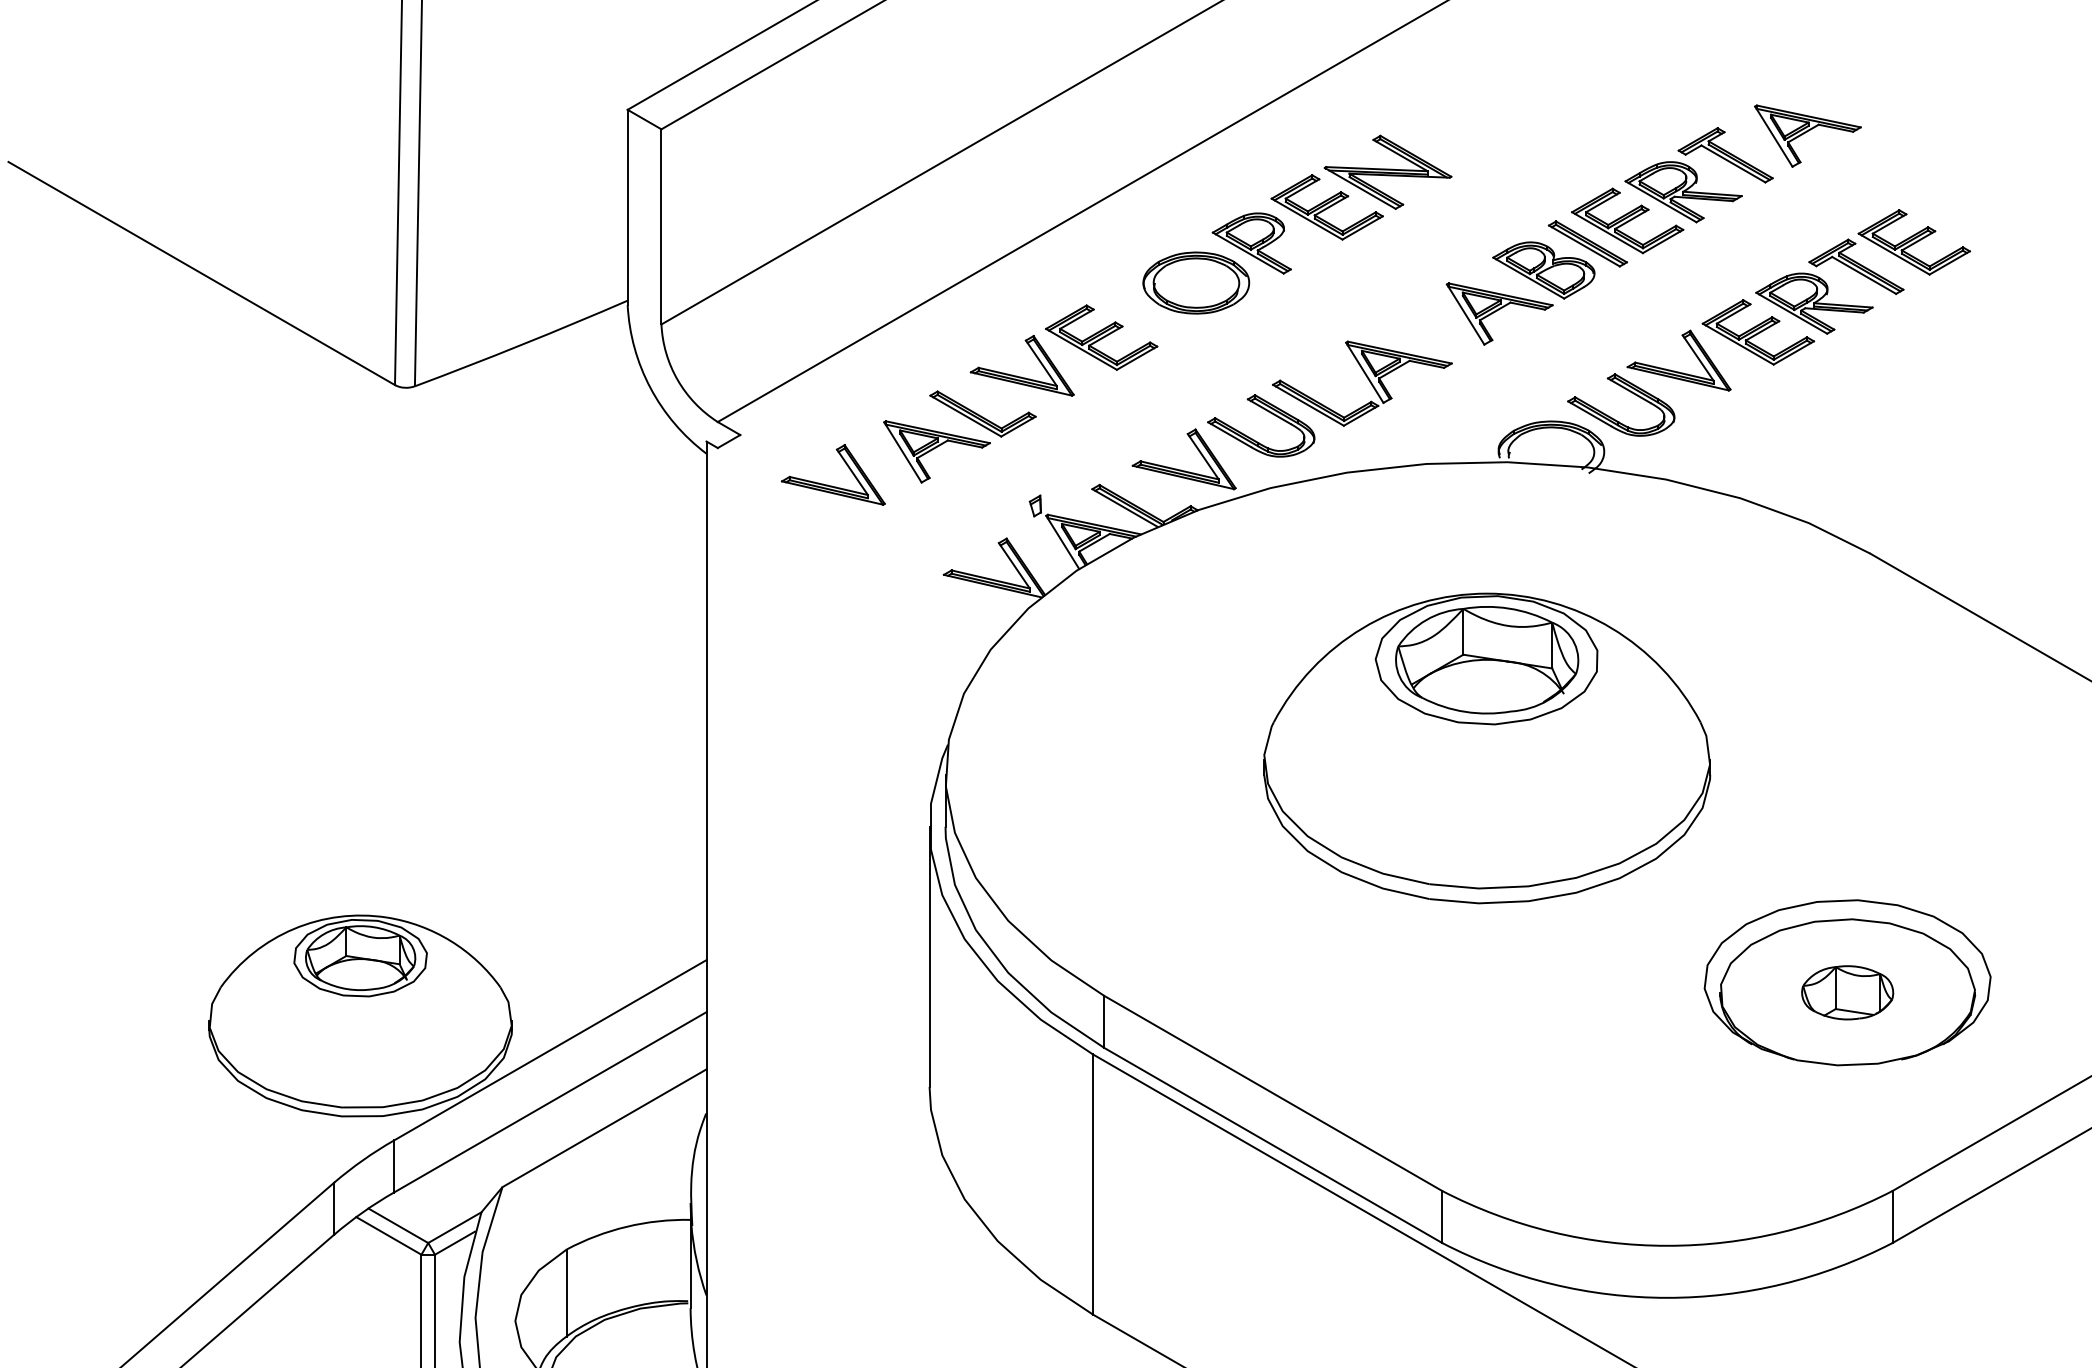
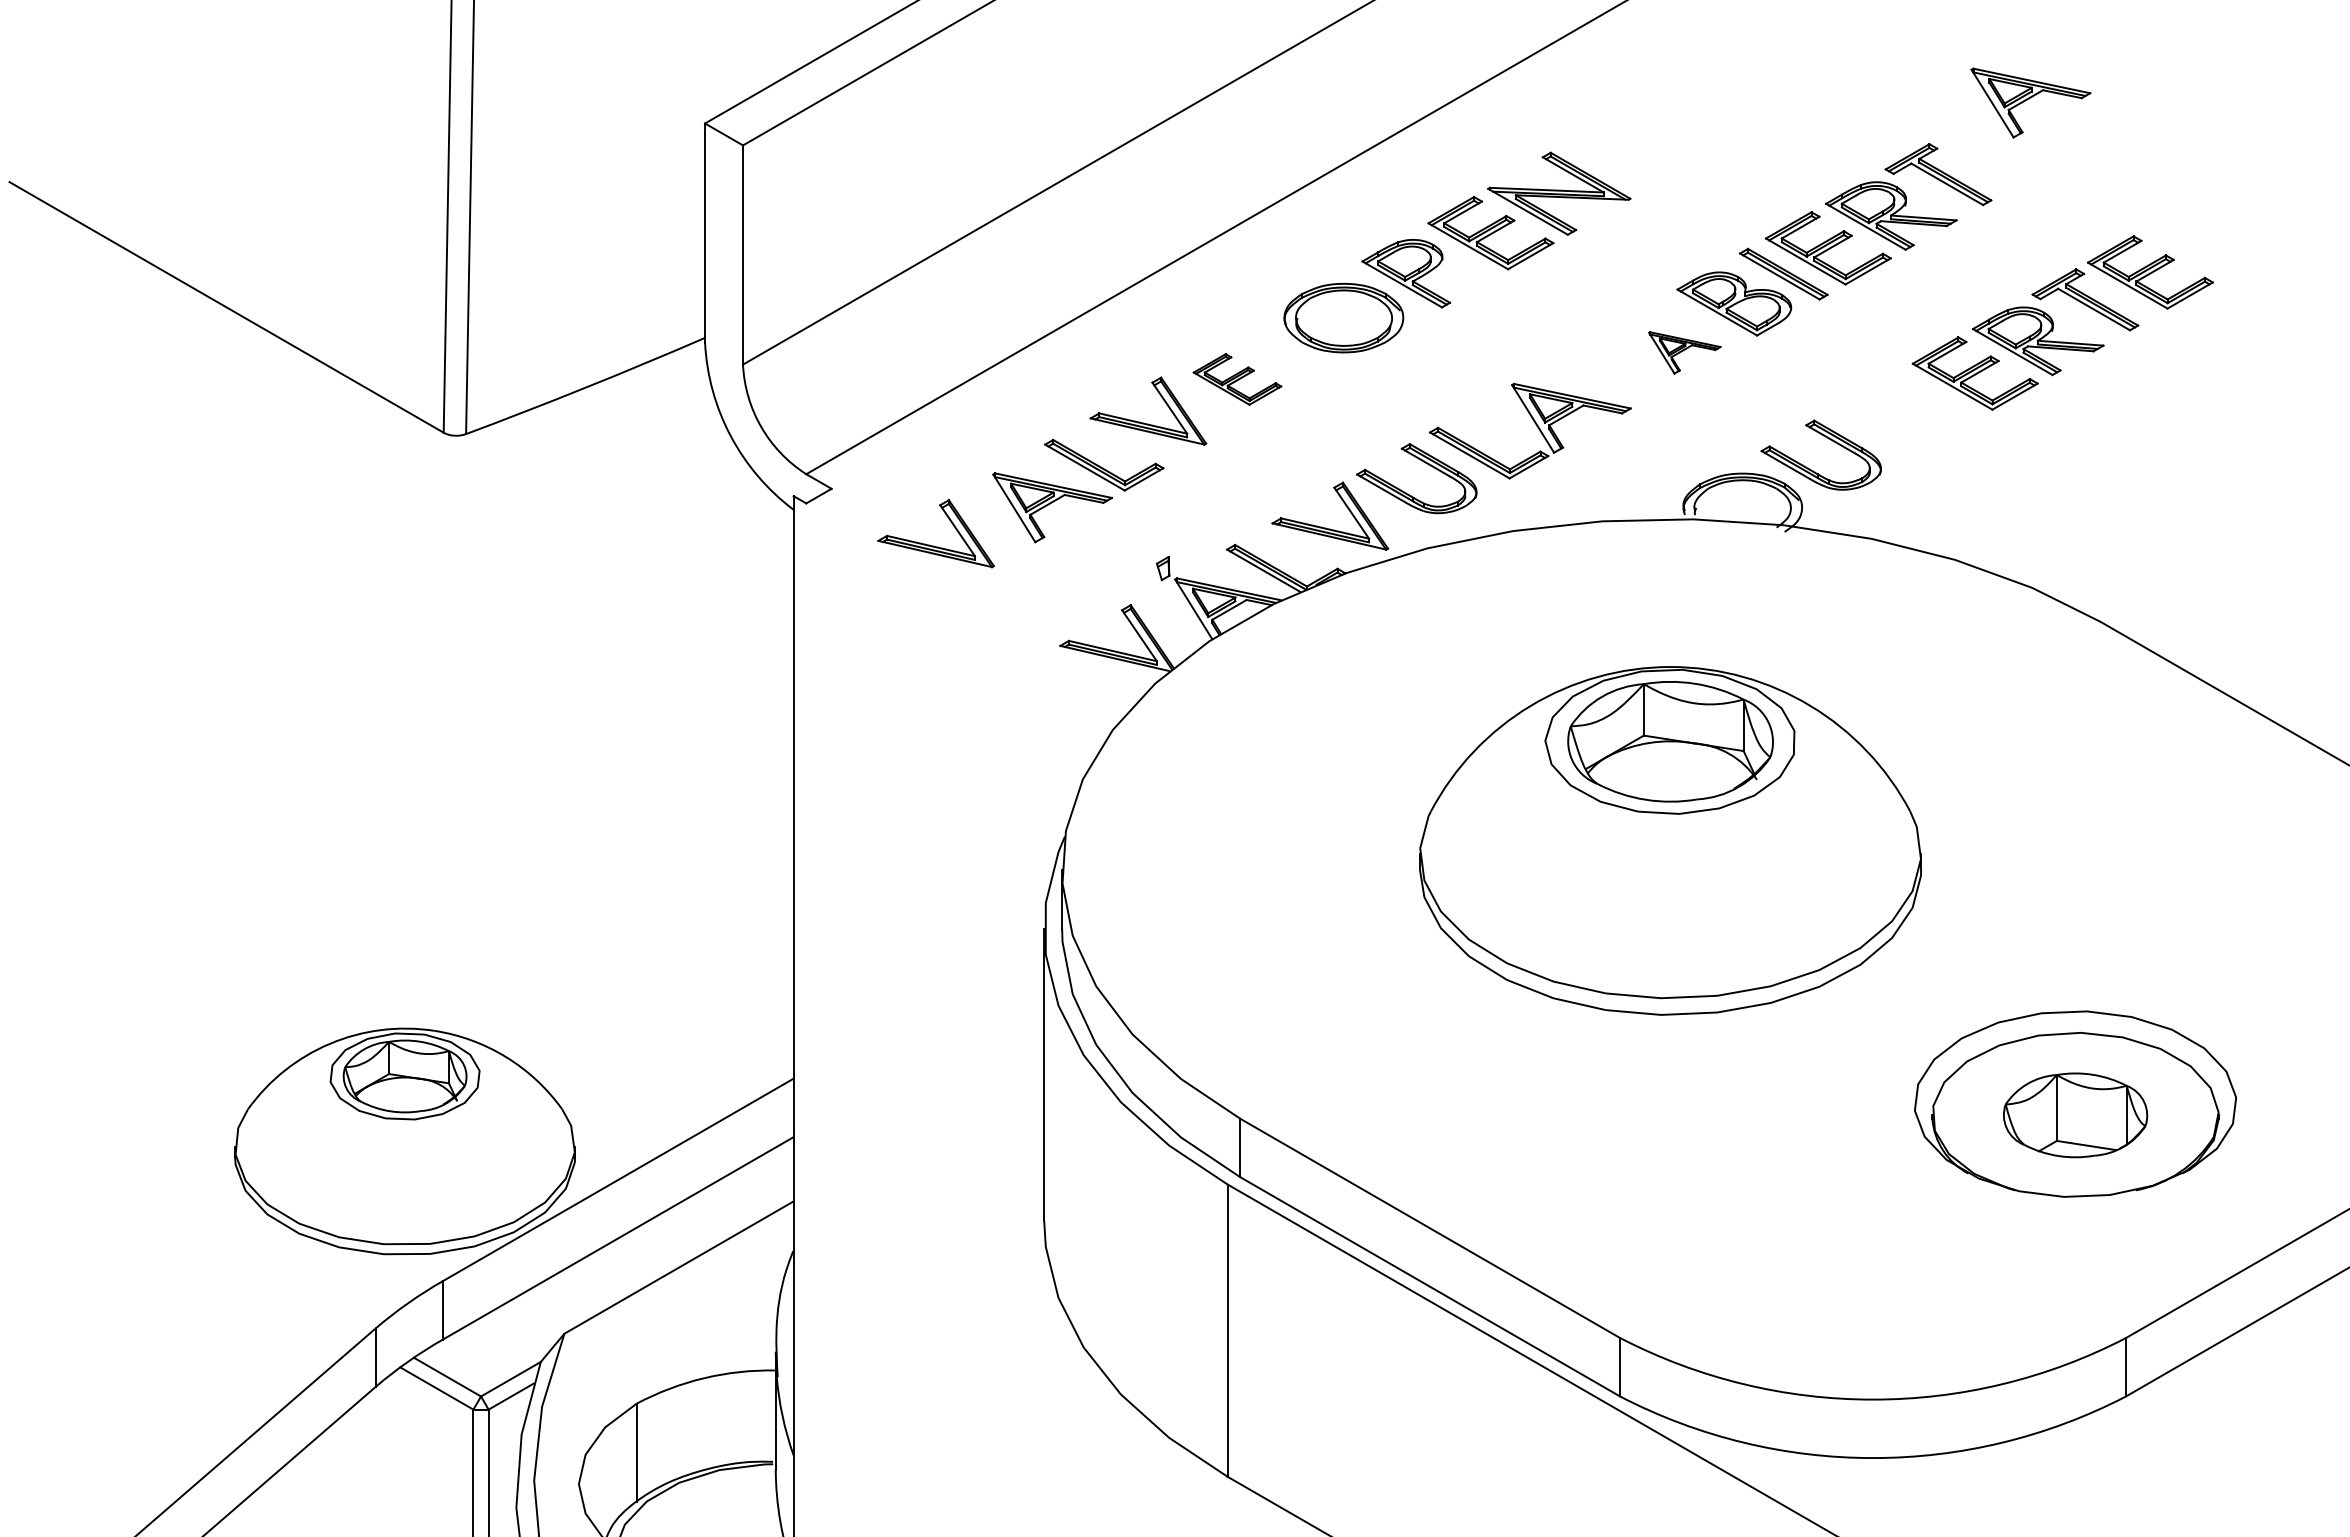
part: (1807, 135) -> (2030, 102), moved
part: (1499, 313) -> (1684, 352), size x0.6
part: (1101, 337) -> (1237, 379), size x0.7
part: (1674, 370) -> (1881, 416), removed
part: (1847, 992) -> (2075, 1115), size x1.4

